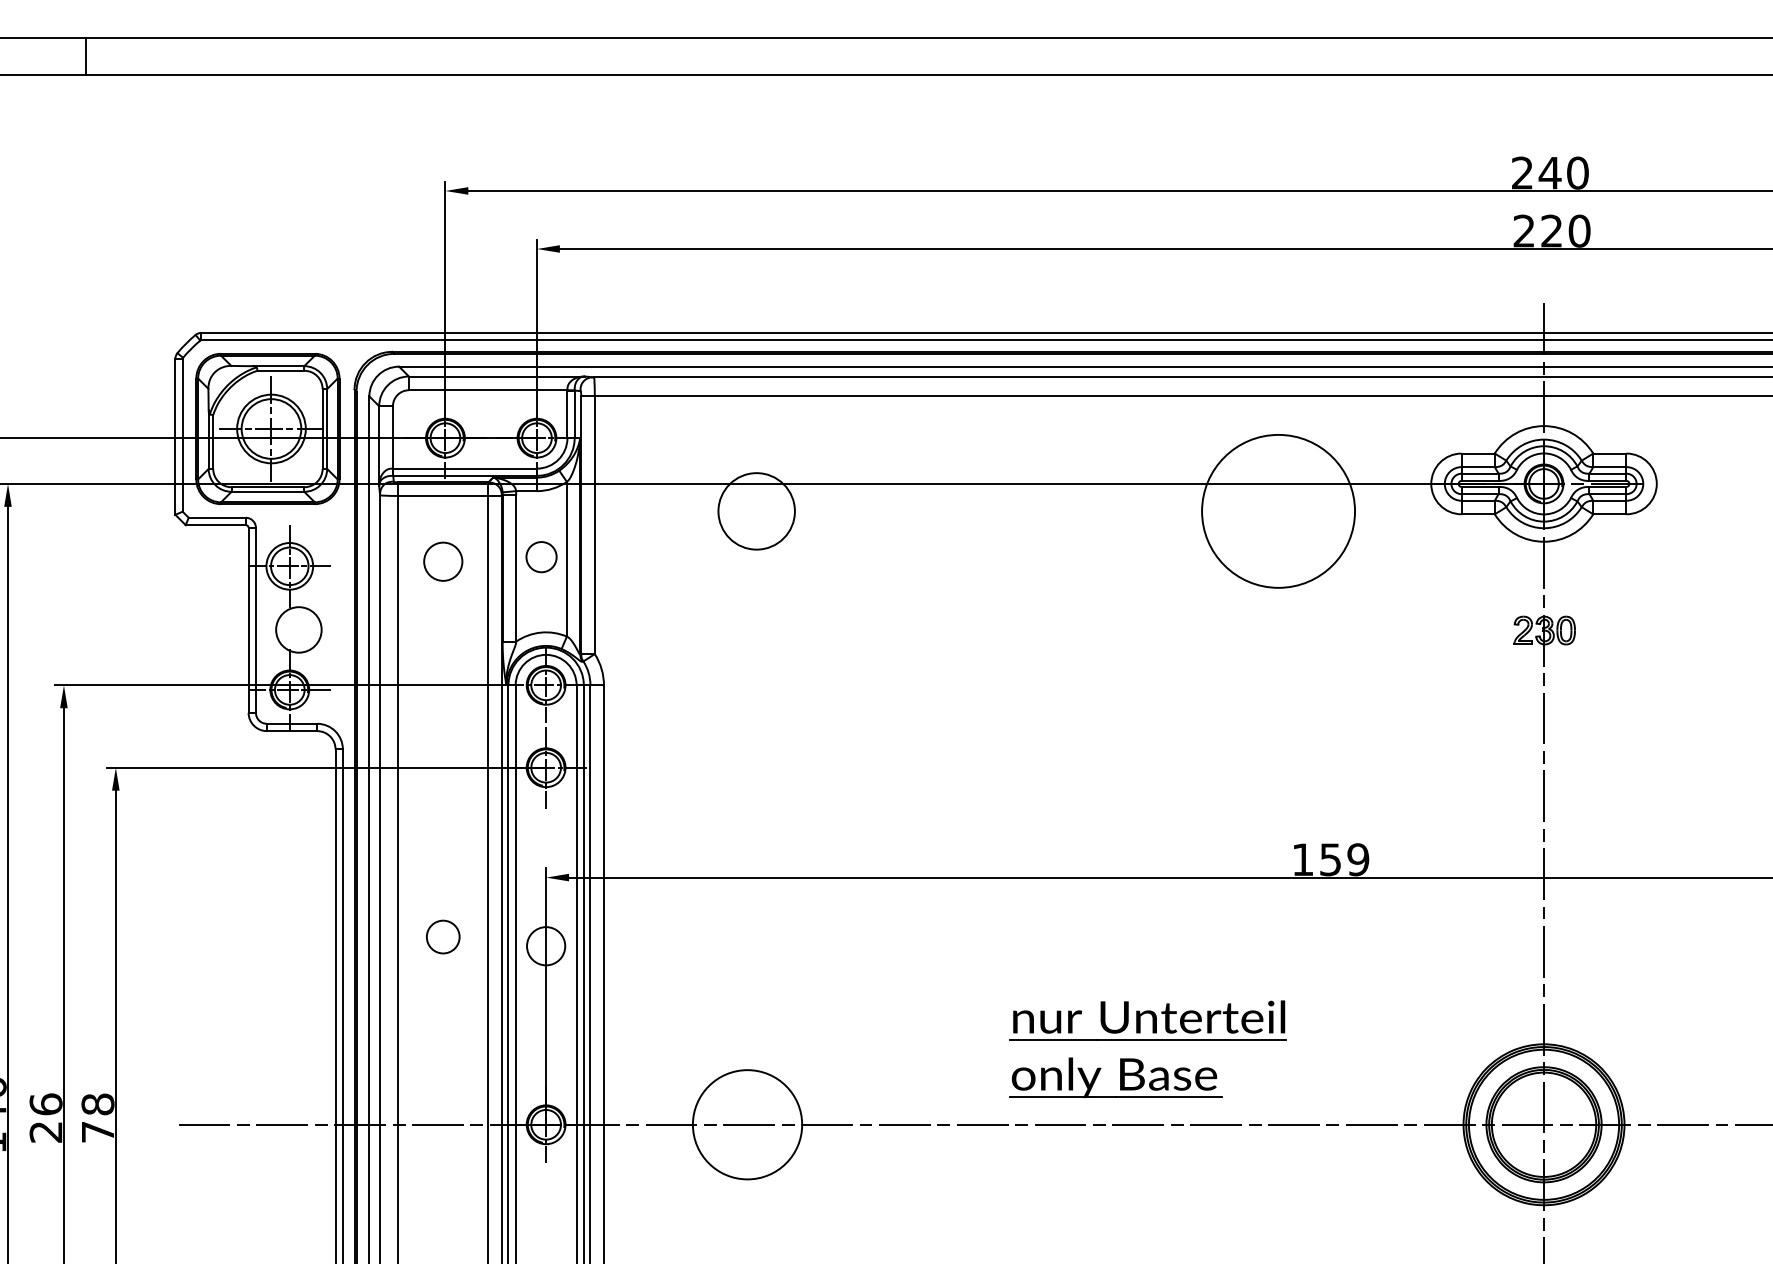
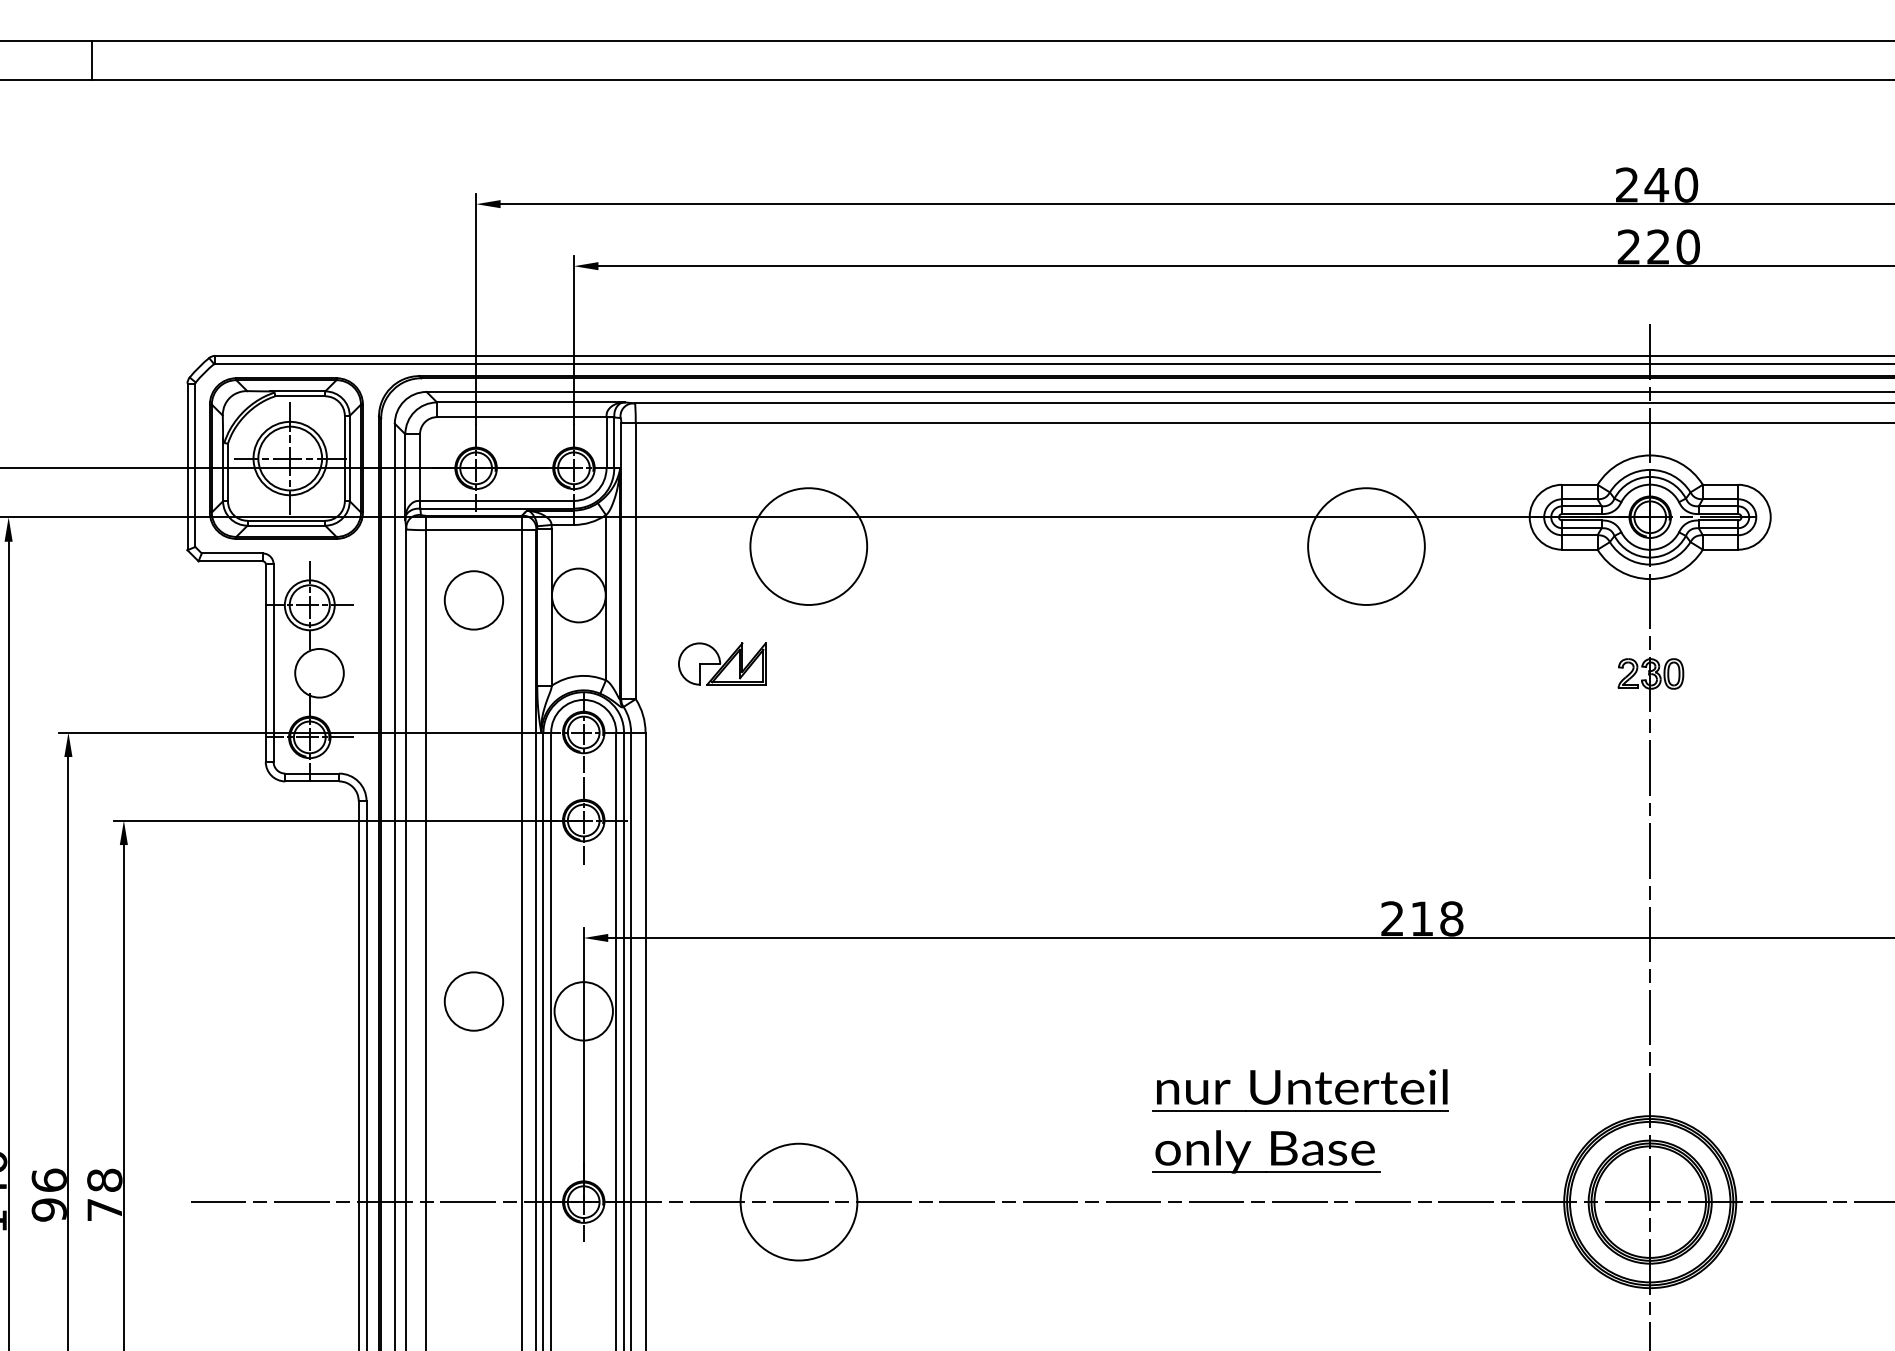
circle: (756, 511) -> (808, 546), size x1.43
circle: (1278, 511) -> (1366, 546), size x0.71
circle: (541, 557) -> (578, 595), size x1.67
circle: (442, 561) -> (473, 600), size x1.43
part: (675, 620) -> (722, 663), added
text: (1330, 859) -> (1422, 918), 159 -> 218
circle: (442, 937) -> (473, 1001), size x1.67
circle: (545, 946) -> (583, 1011), size x1.43
part: (1147, 1039) -> (1300, 1111), moved
text: (45, 1131) -> (48, 1209), 26 -> 96

